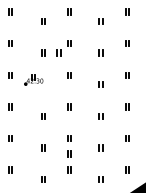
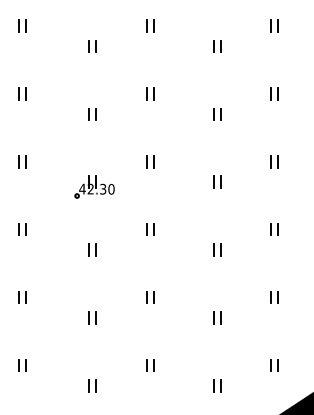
part: (58, 52) -> (125, 113), removed
part: (33, 79) -> (93, 186), moved
part: (69, 153) -> (149, 329), removed

